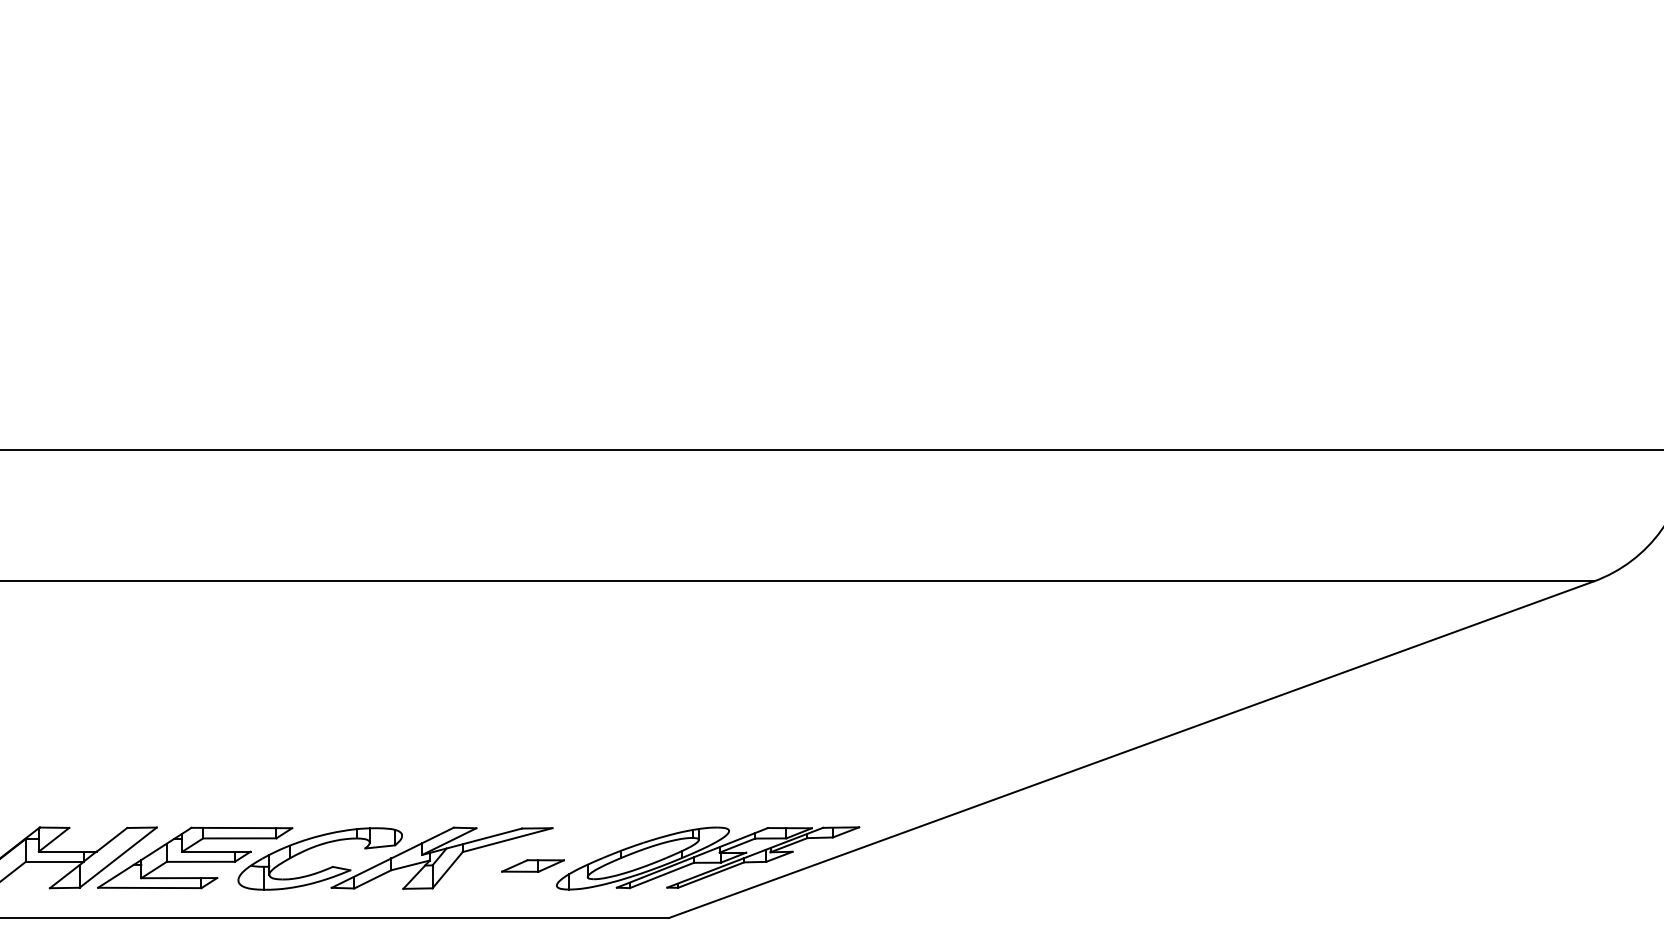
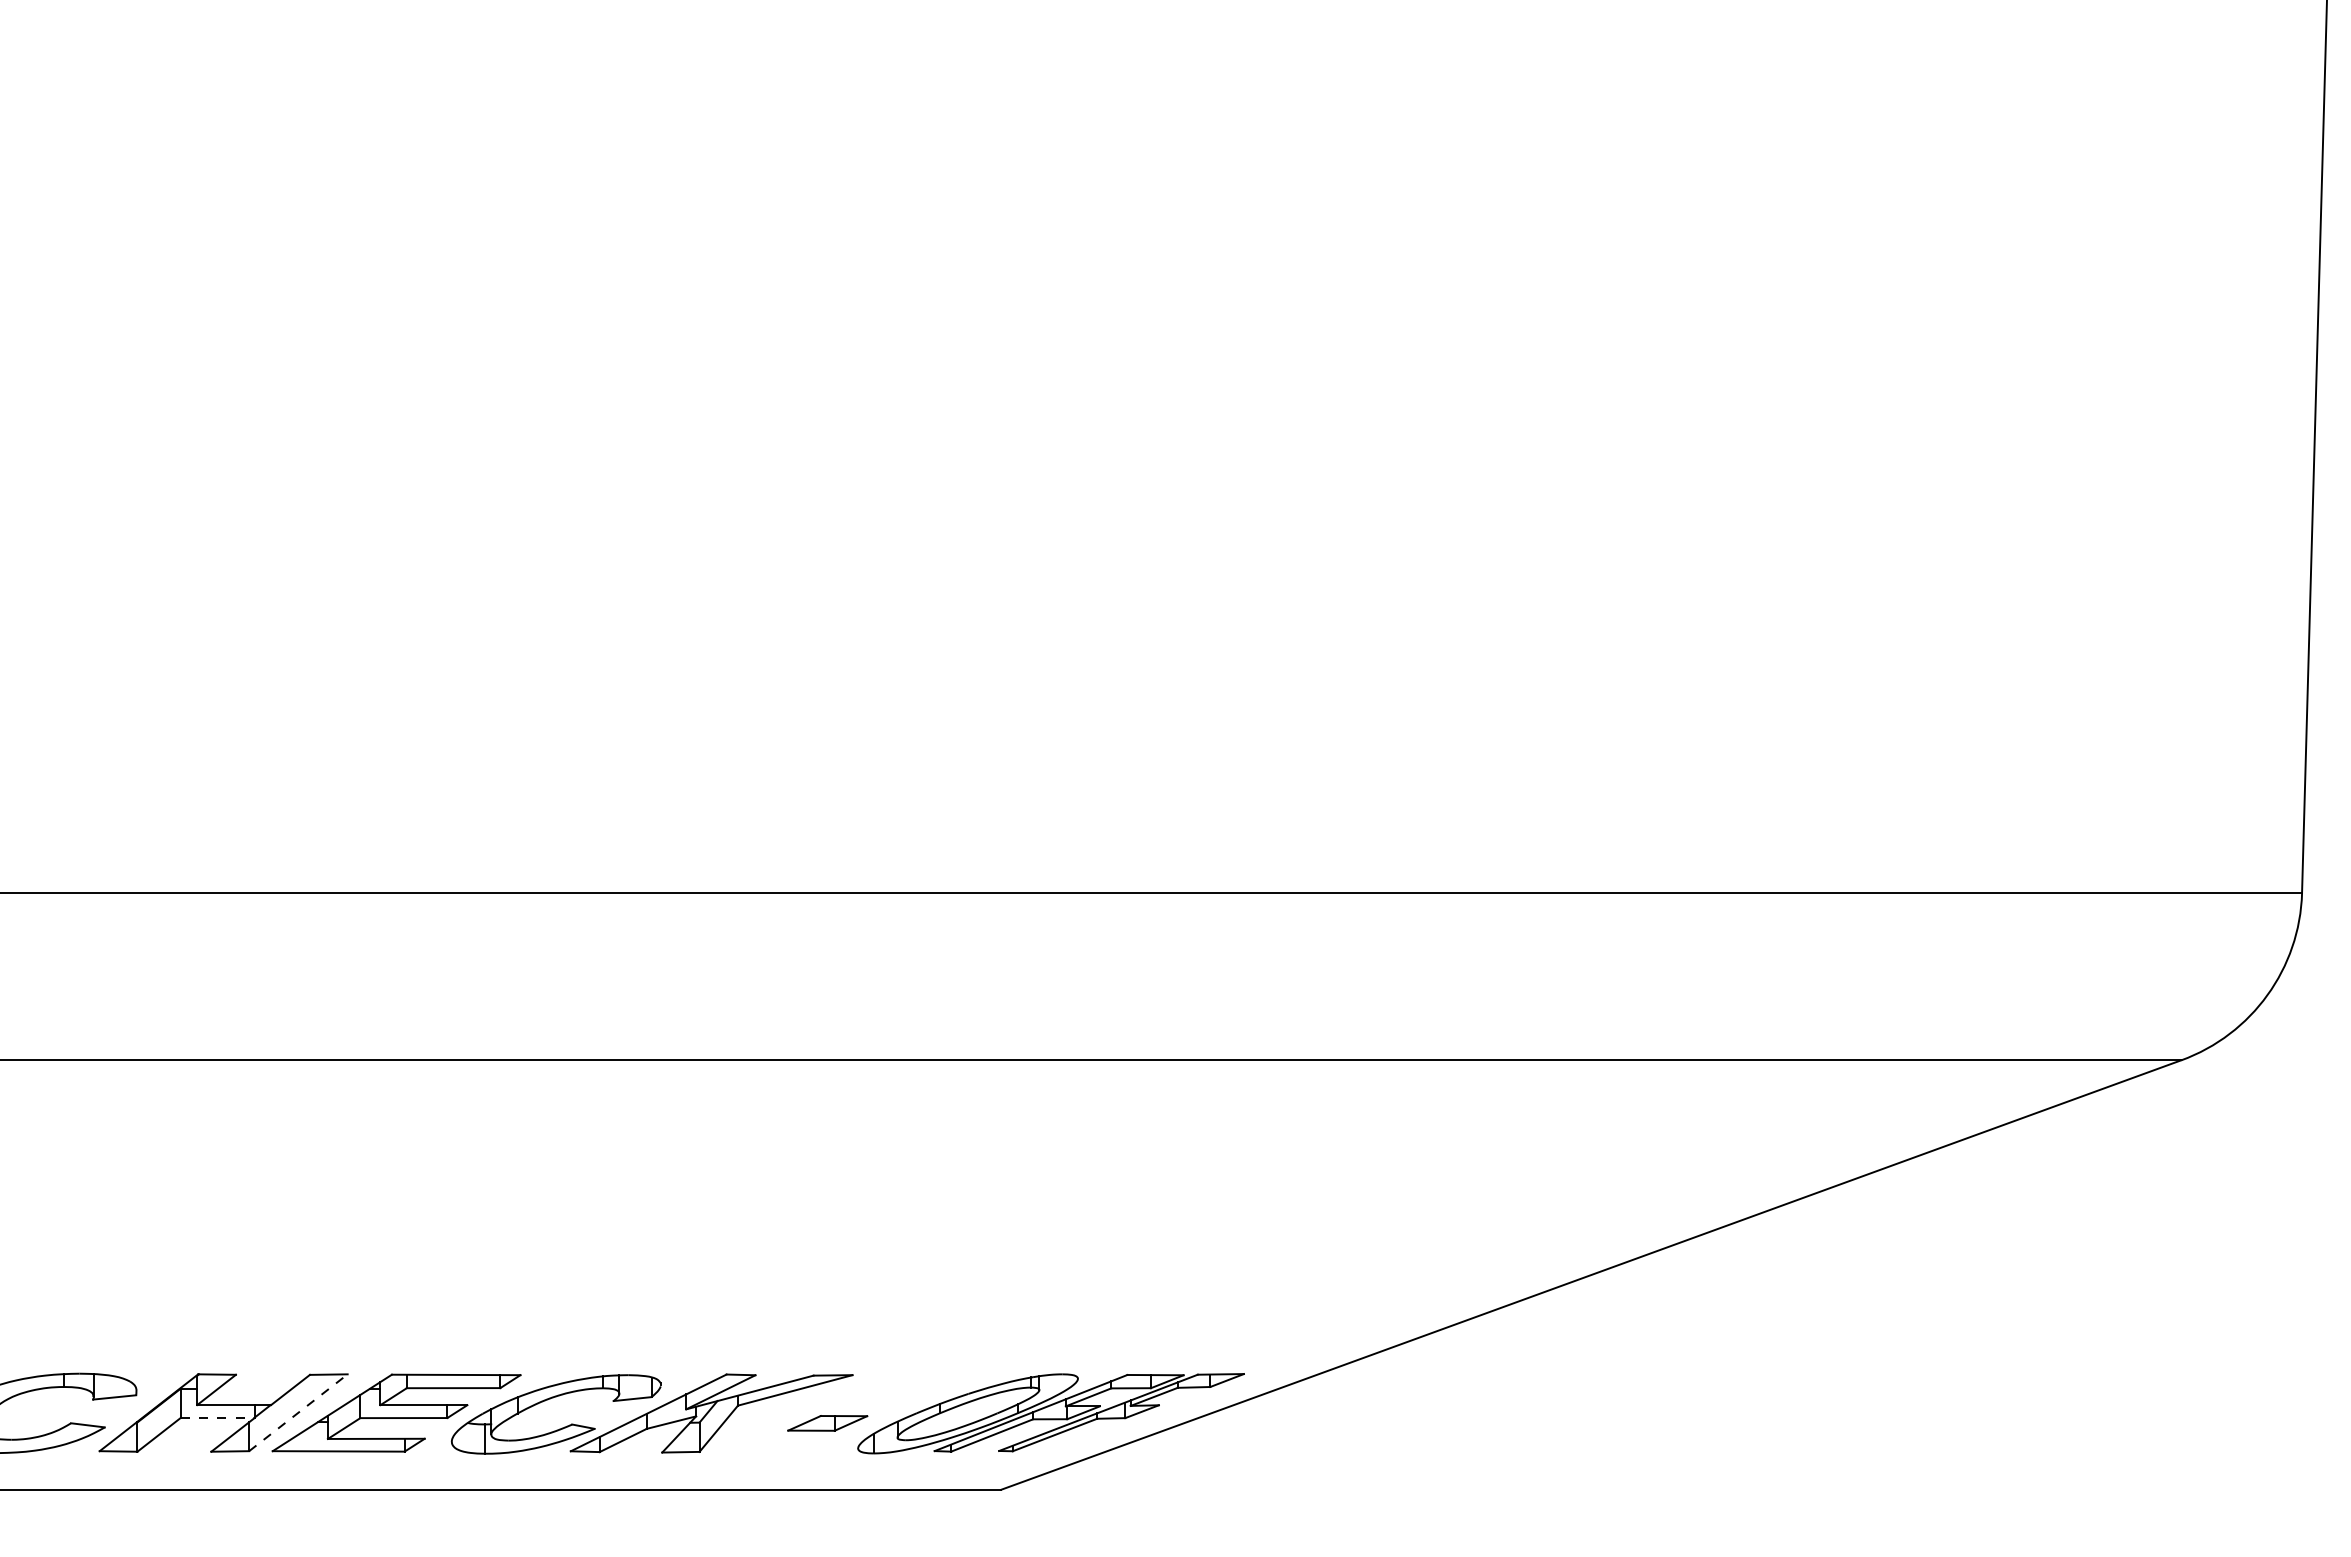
line: (118, 857) -> (298, 1412), solid -> dashed
line: (54, 862) -> (217, 1418), solid -> dashed

